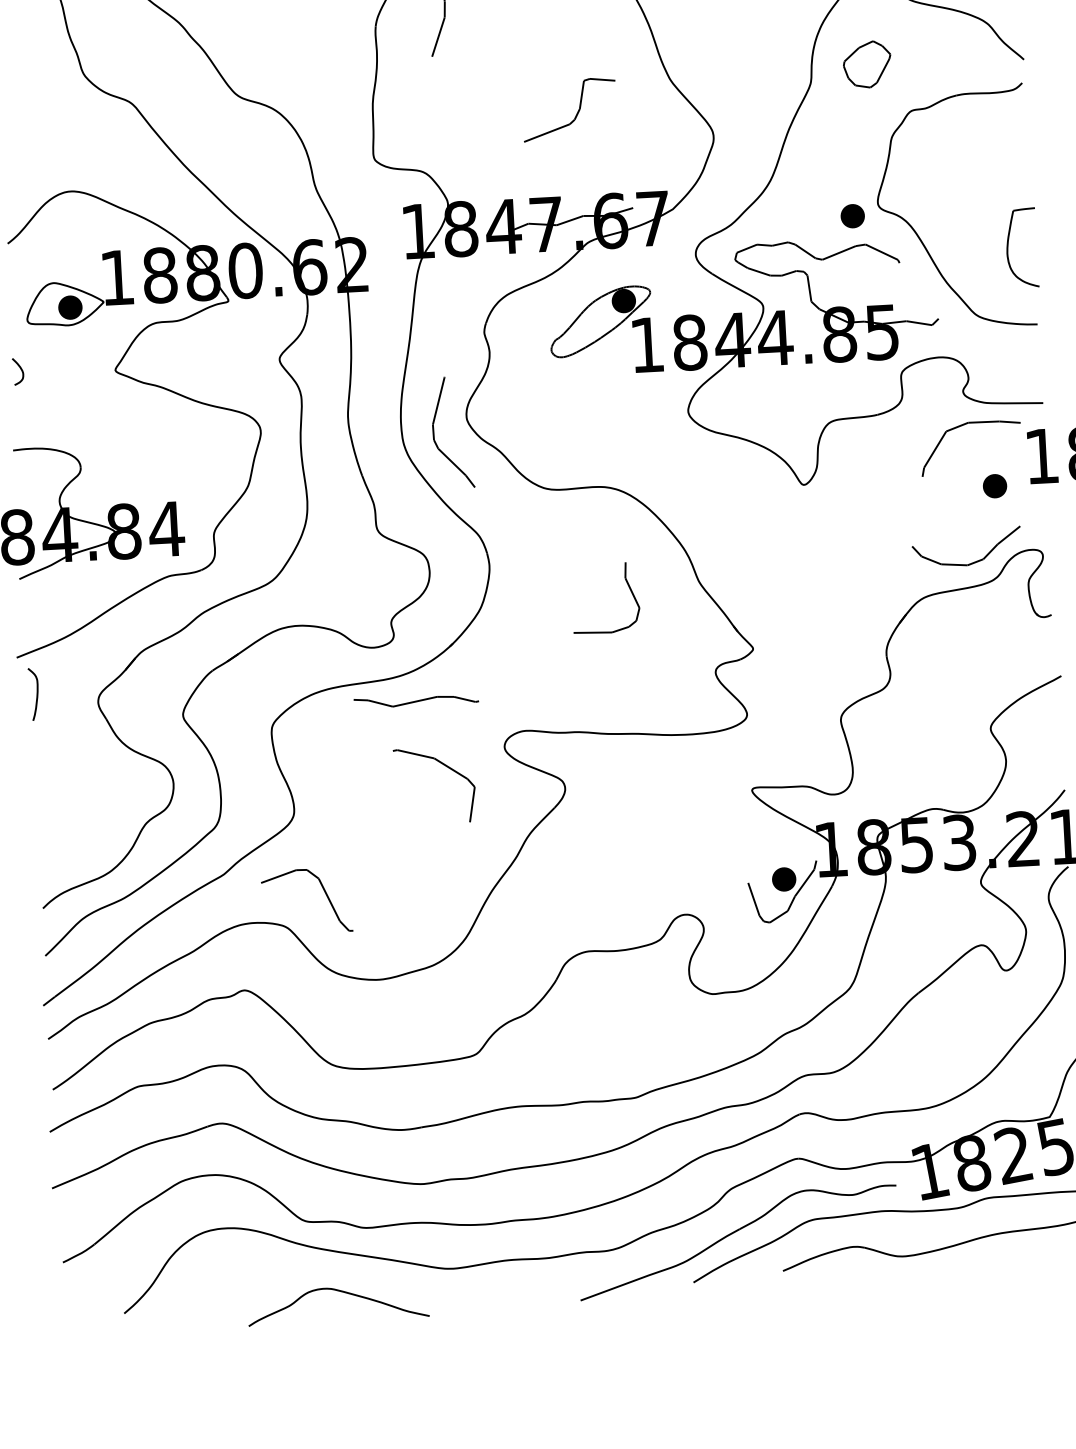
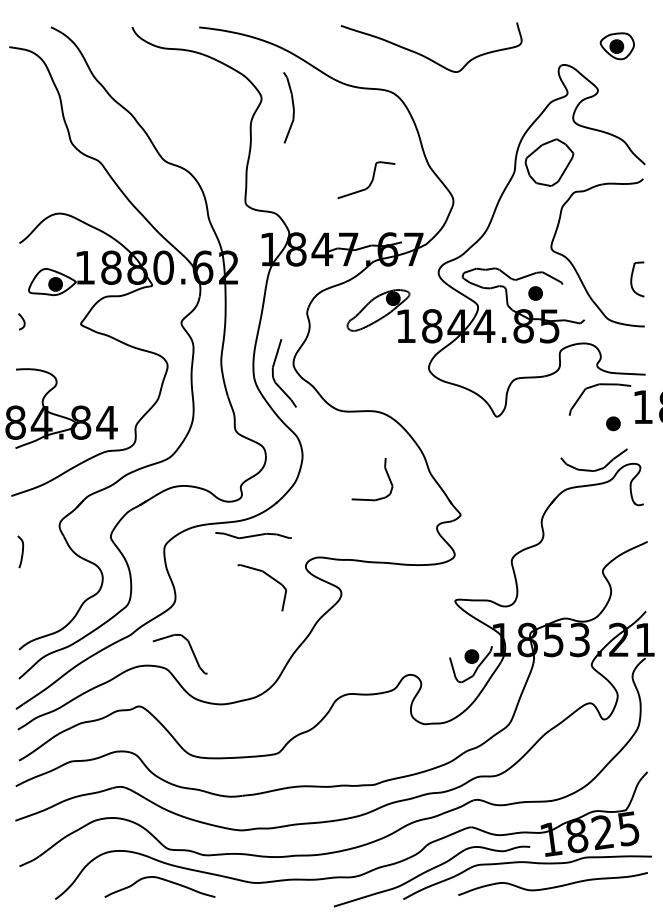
part: (867, 64) -> (549, 162), size x1.67
part: (852, 216) -> (535, 293), moved
part: (1021, 248) -> (637, 279), size x0.71
curve: (35, 695) -> (21, 552), moved
curve: (341, 1293) -> (162, 880), moved

